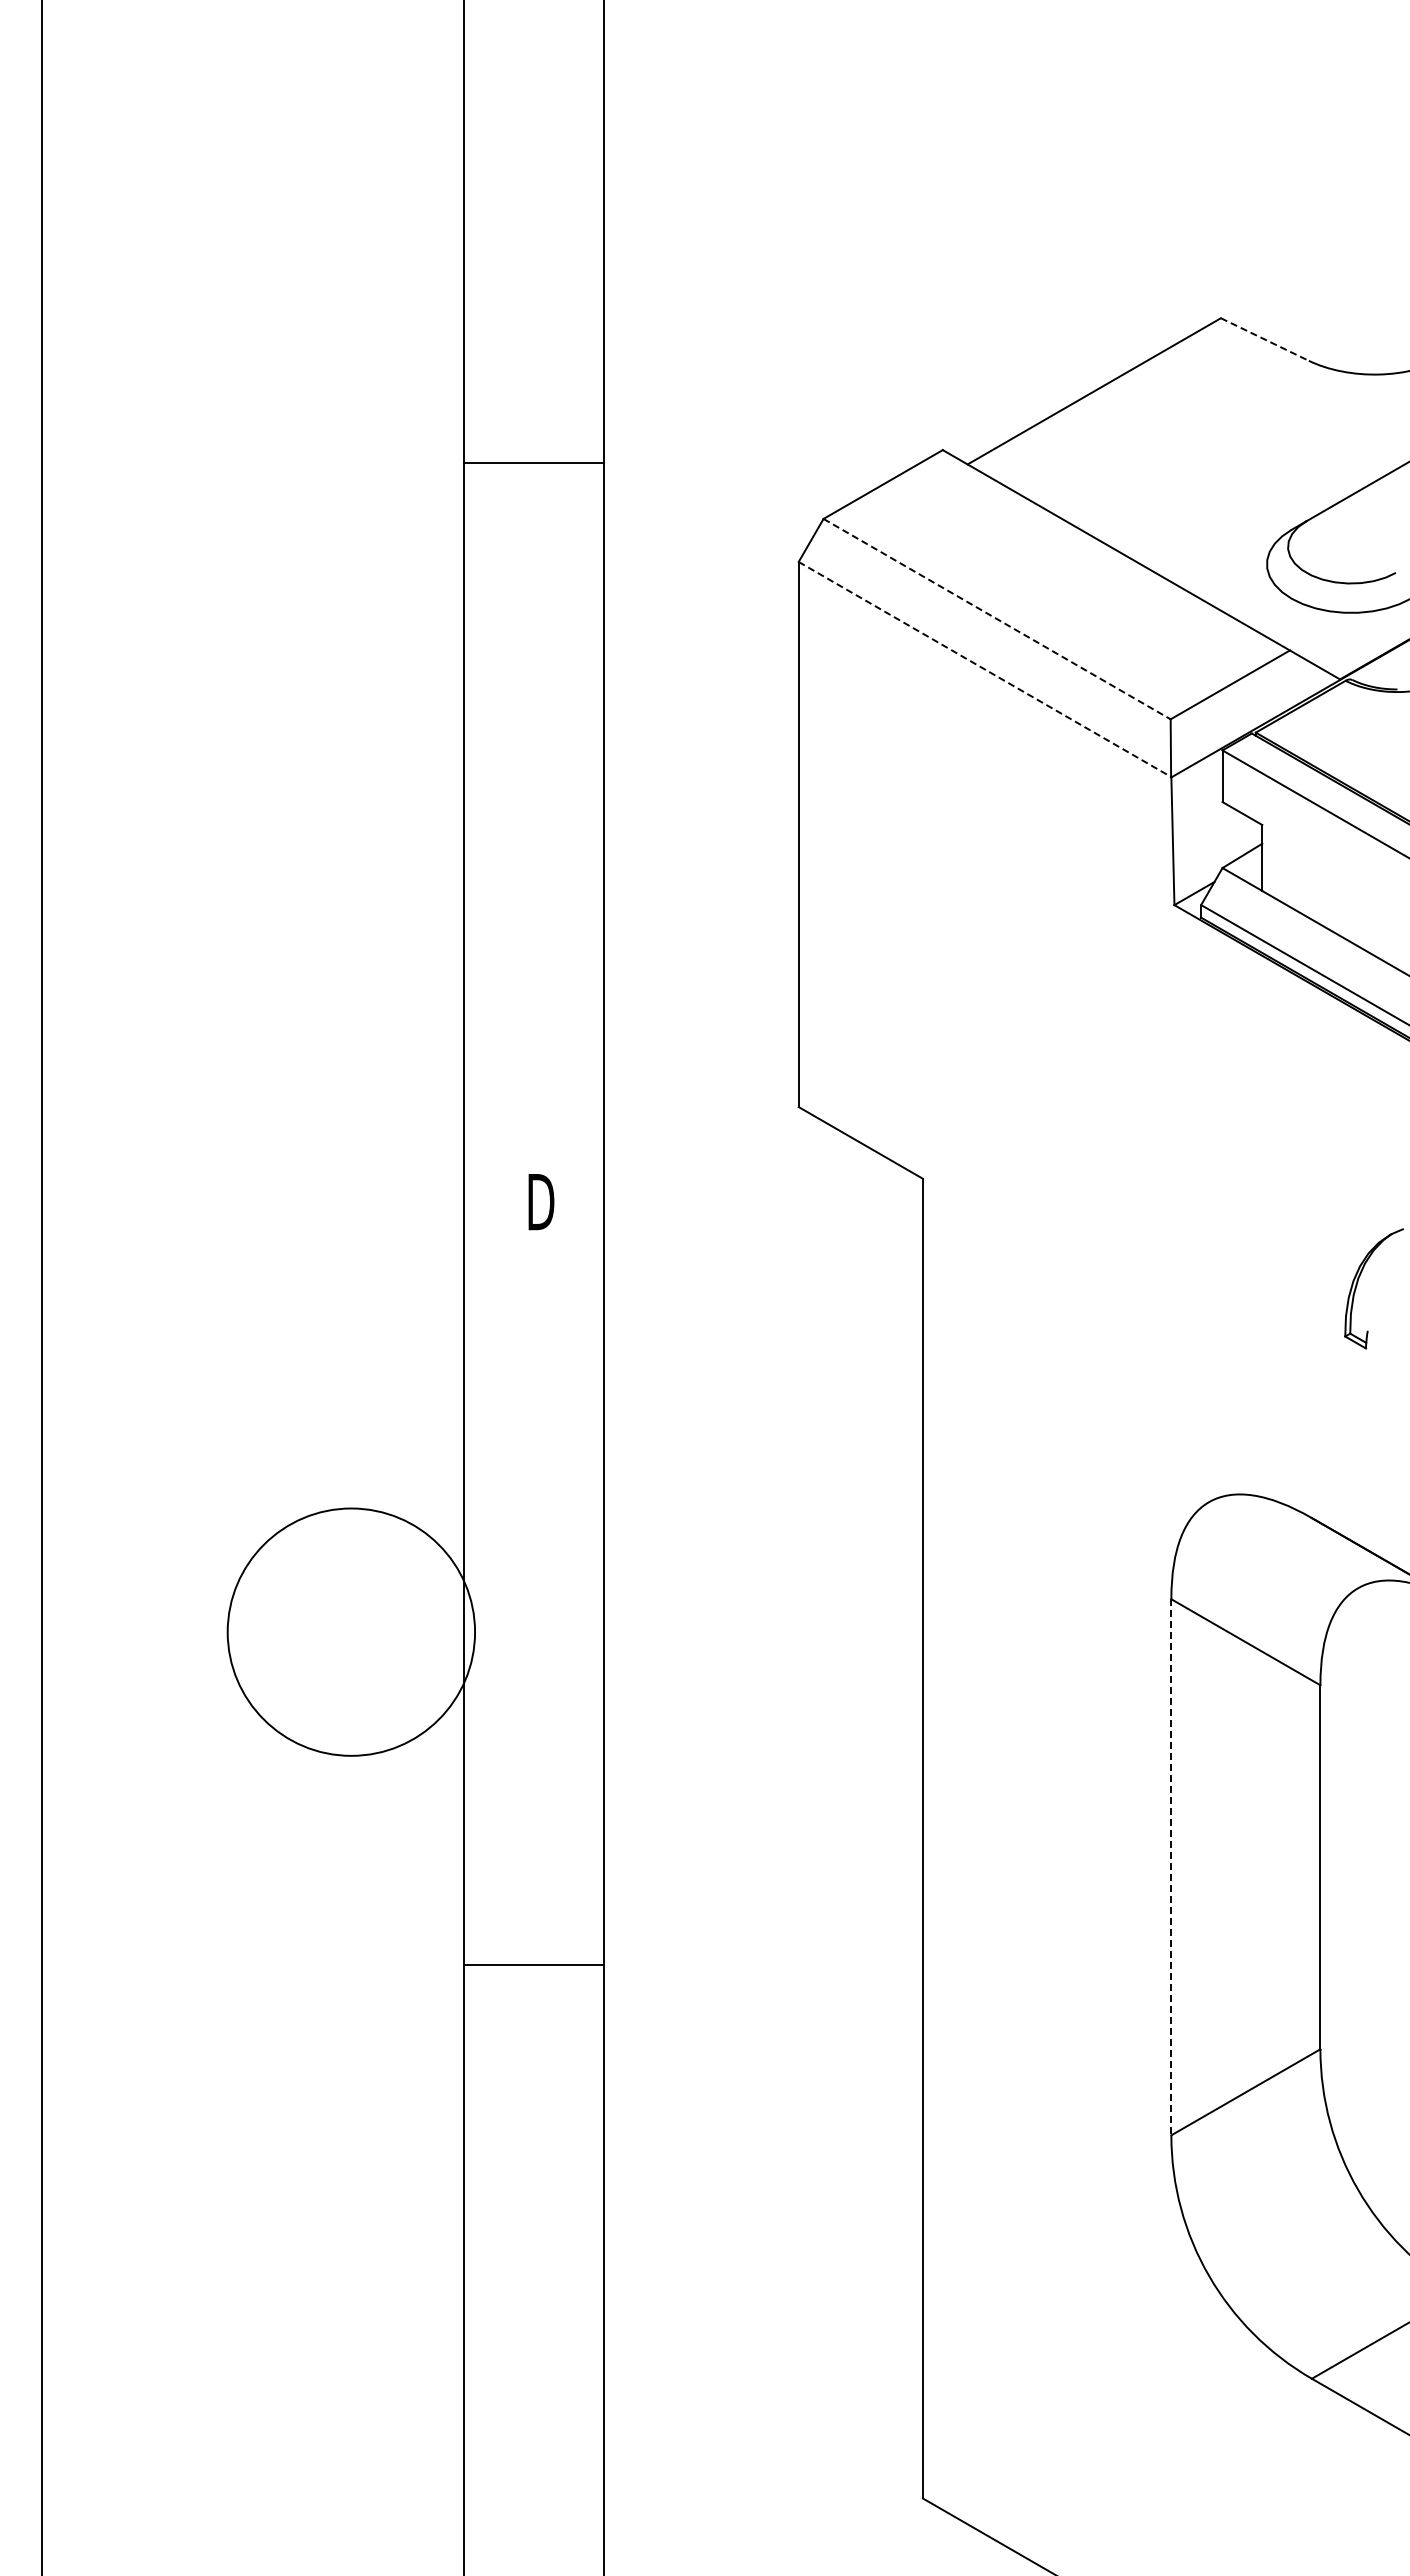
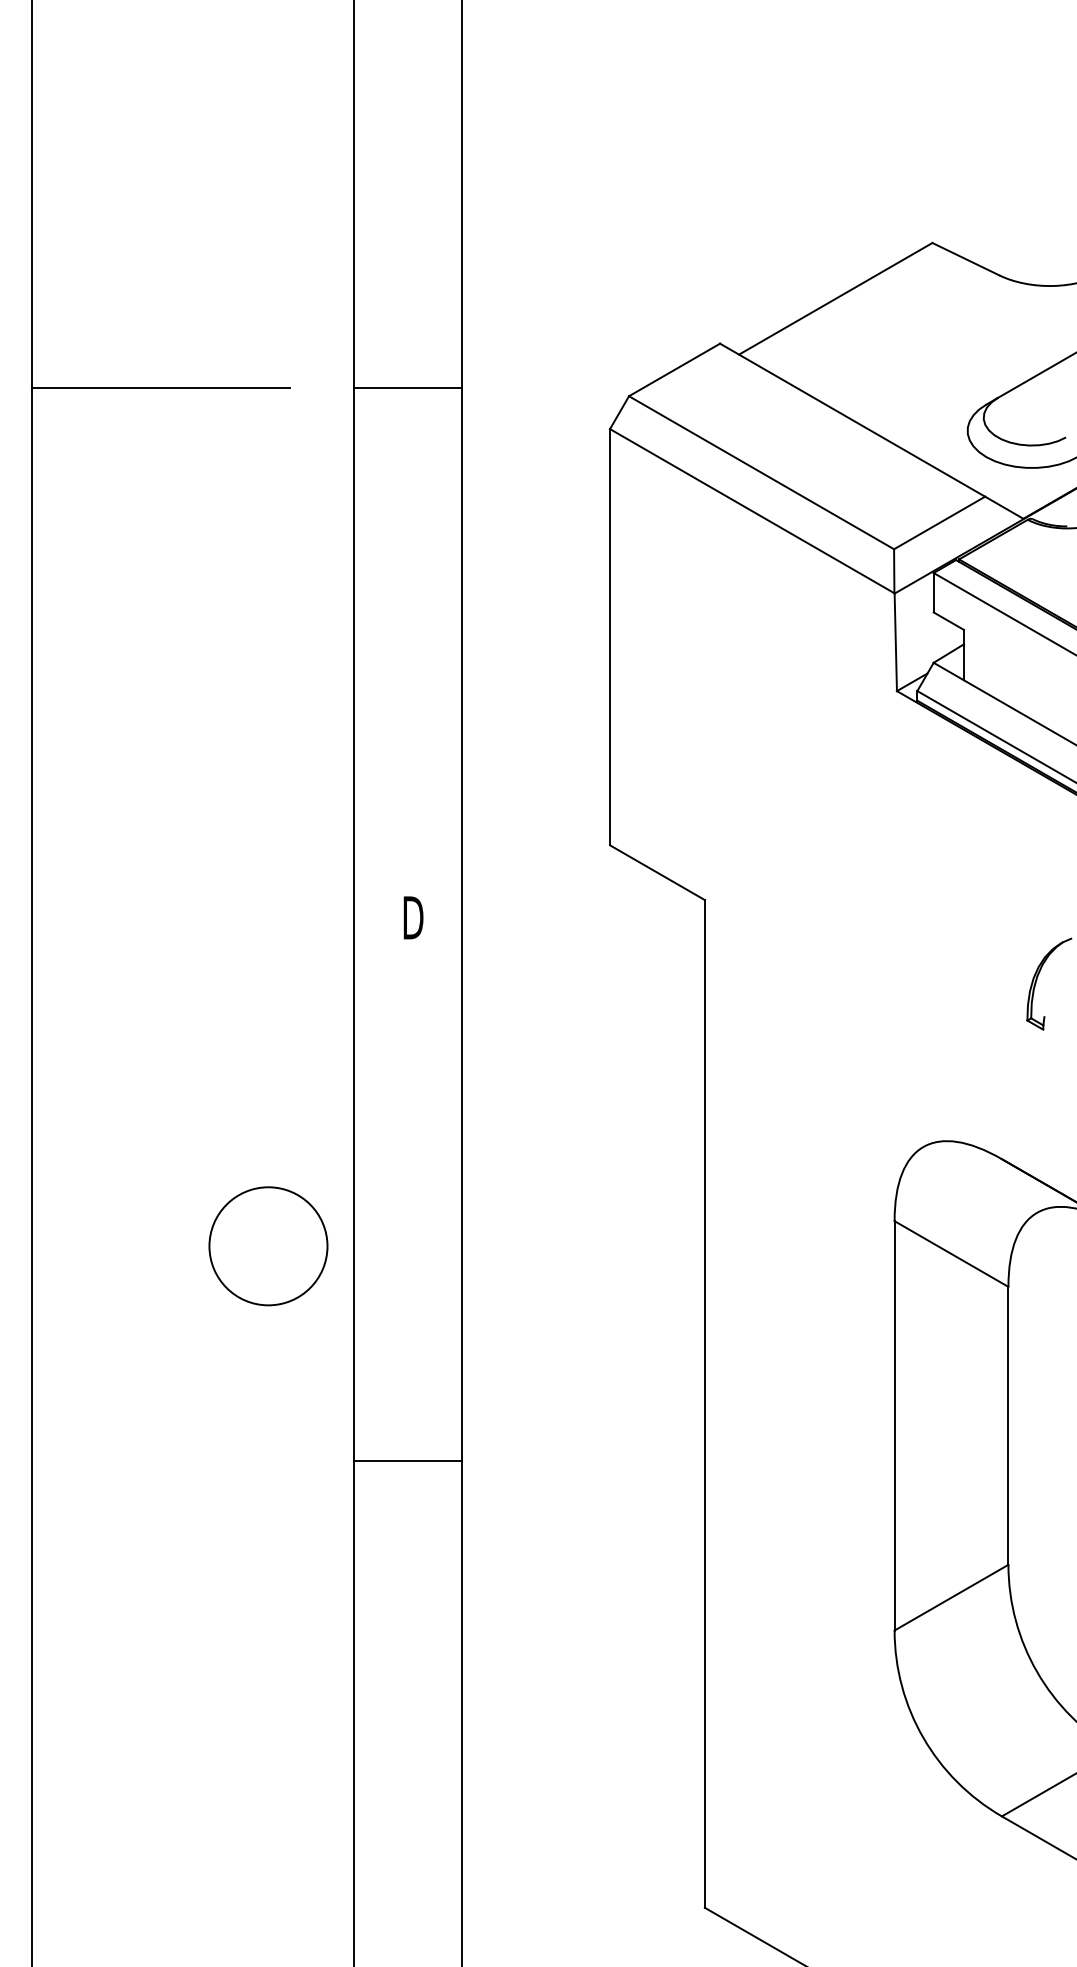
line: (1264, 339) -> (965, 259), dashed -> solid
line: (533, 462) -> (407, 387), moved
line: (210, 507) -> (160, 387), added
line: (997, 619) -> (761, 473), dashed -> solid
line: (984, 669) -> (751, 511), dashed -> solid
circle: (351, 1631) -> (268, 1245), size x0.62
line: (1171, 1867) -> (894, 1426), dashed -> solid
line: (533, 1965) -> (407, 1461), moved

